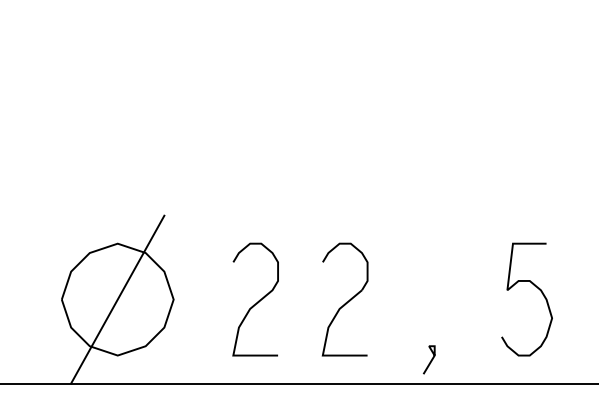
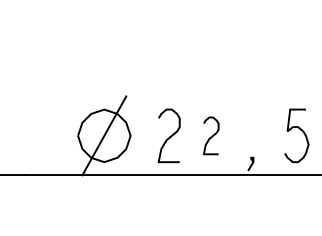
part: (343, 298) -> (210, 135), size x0.7

